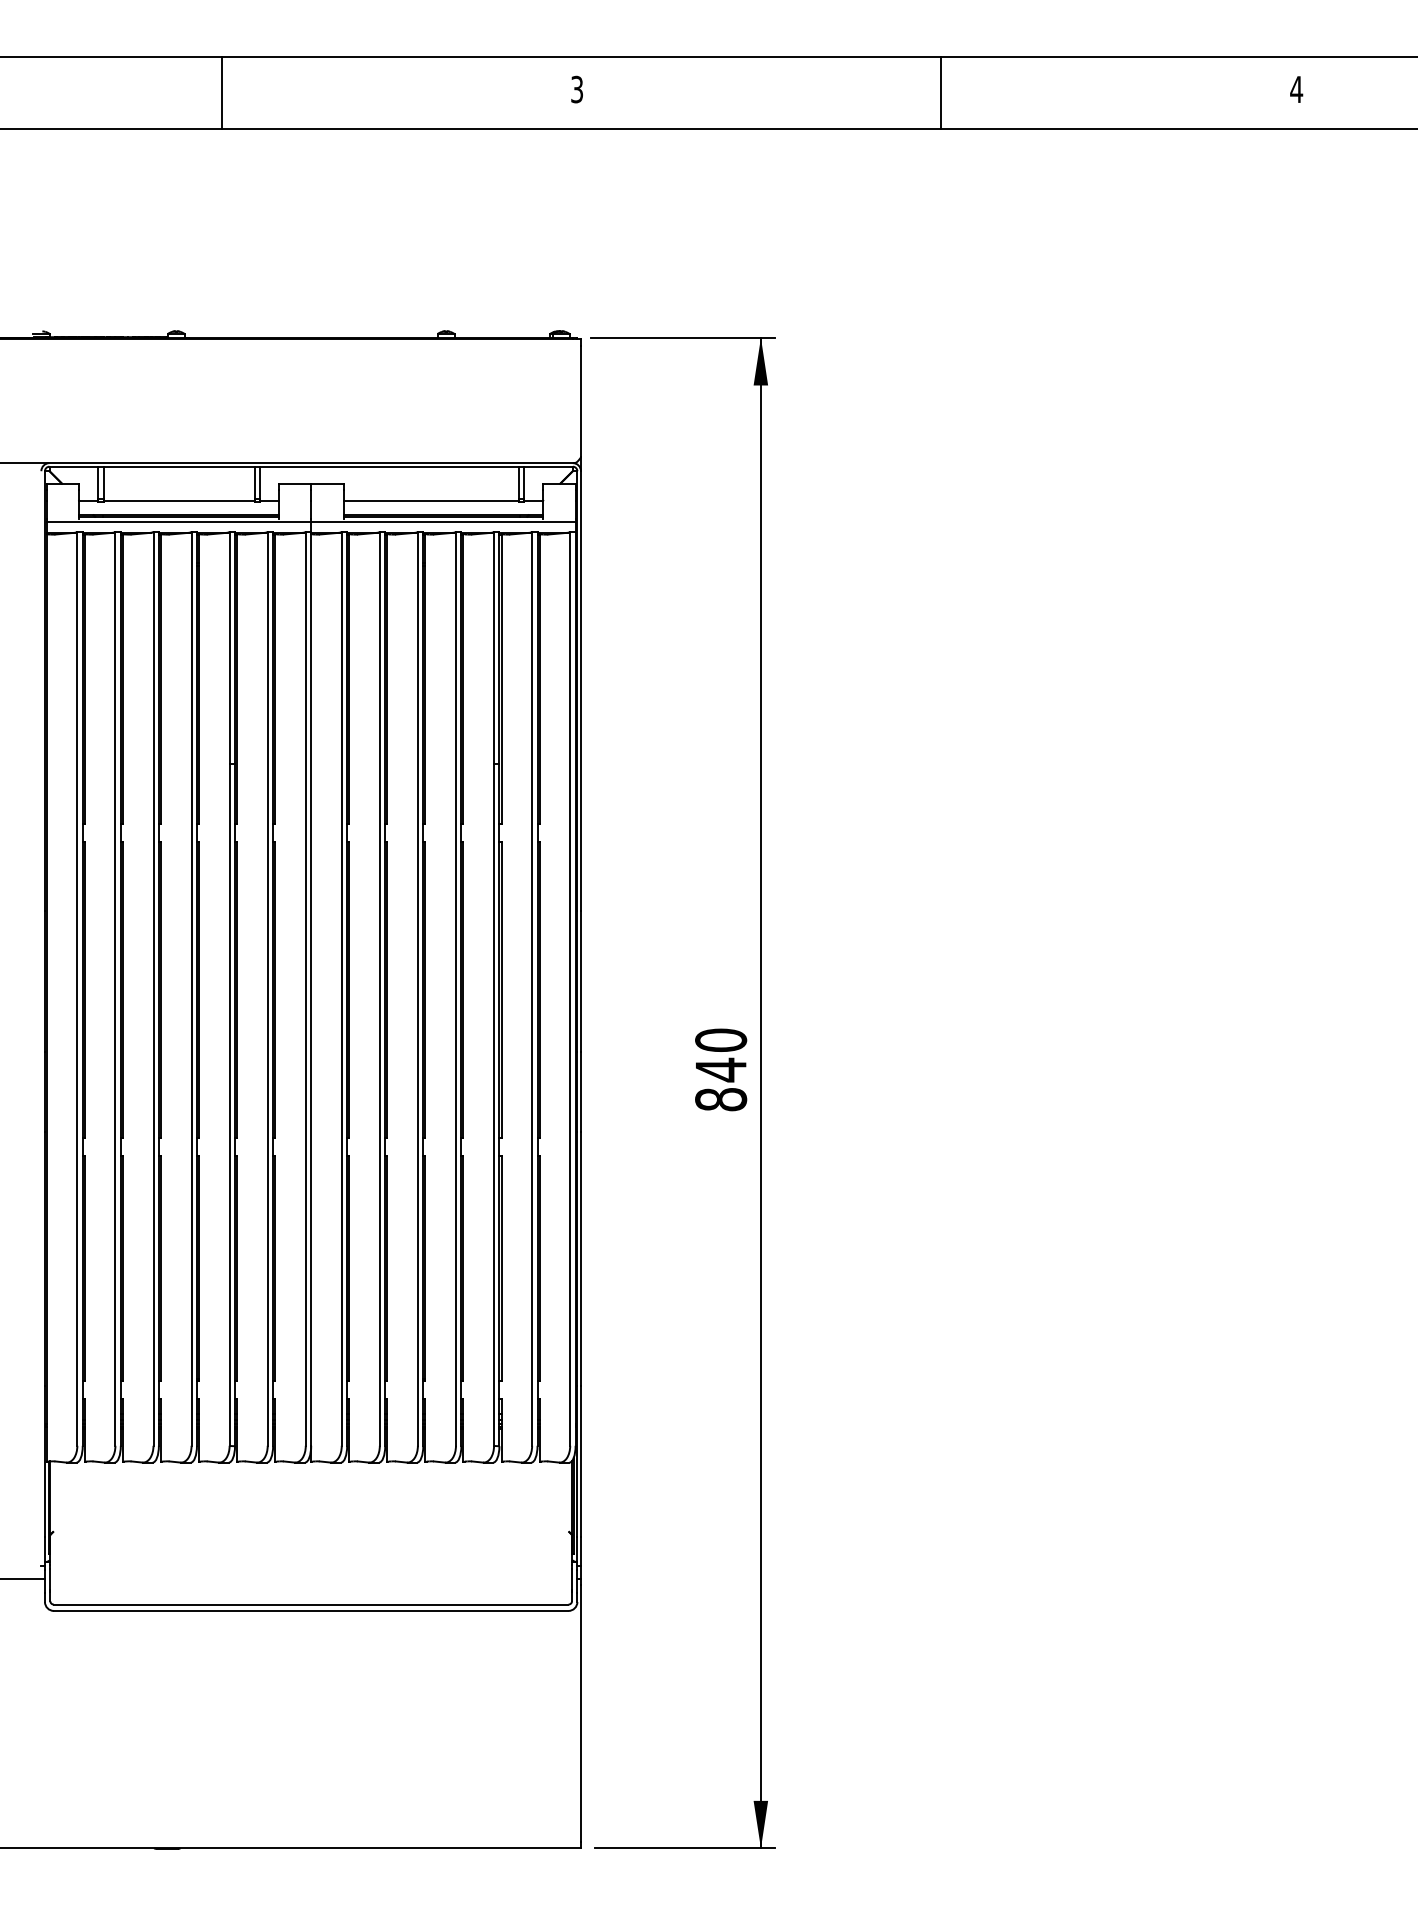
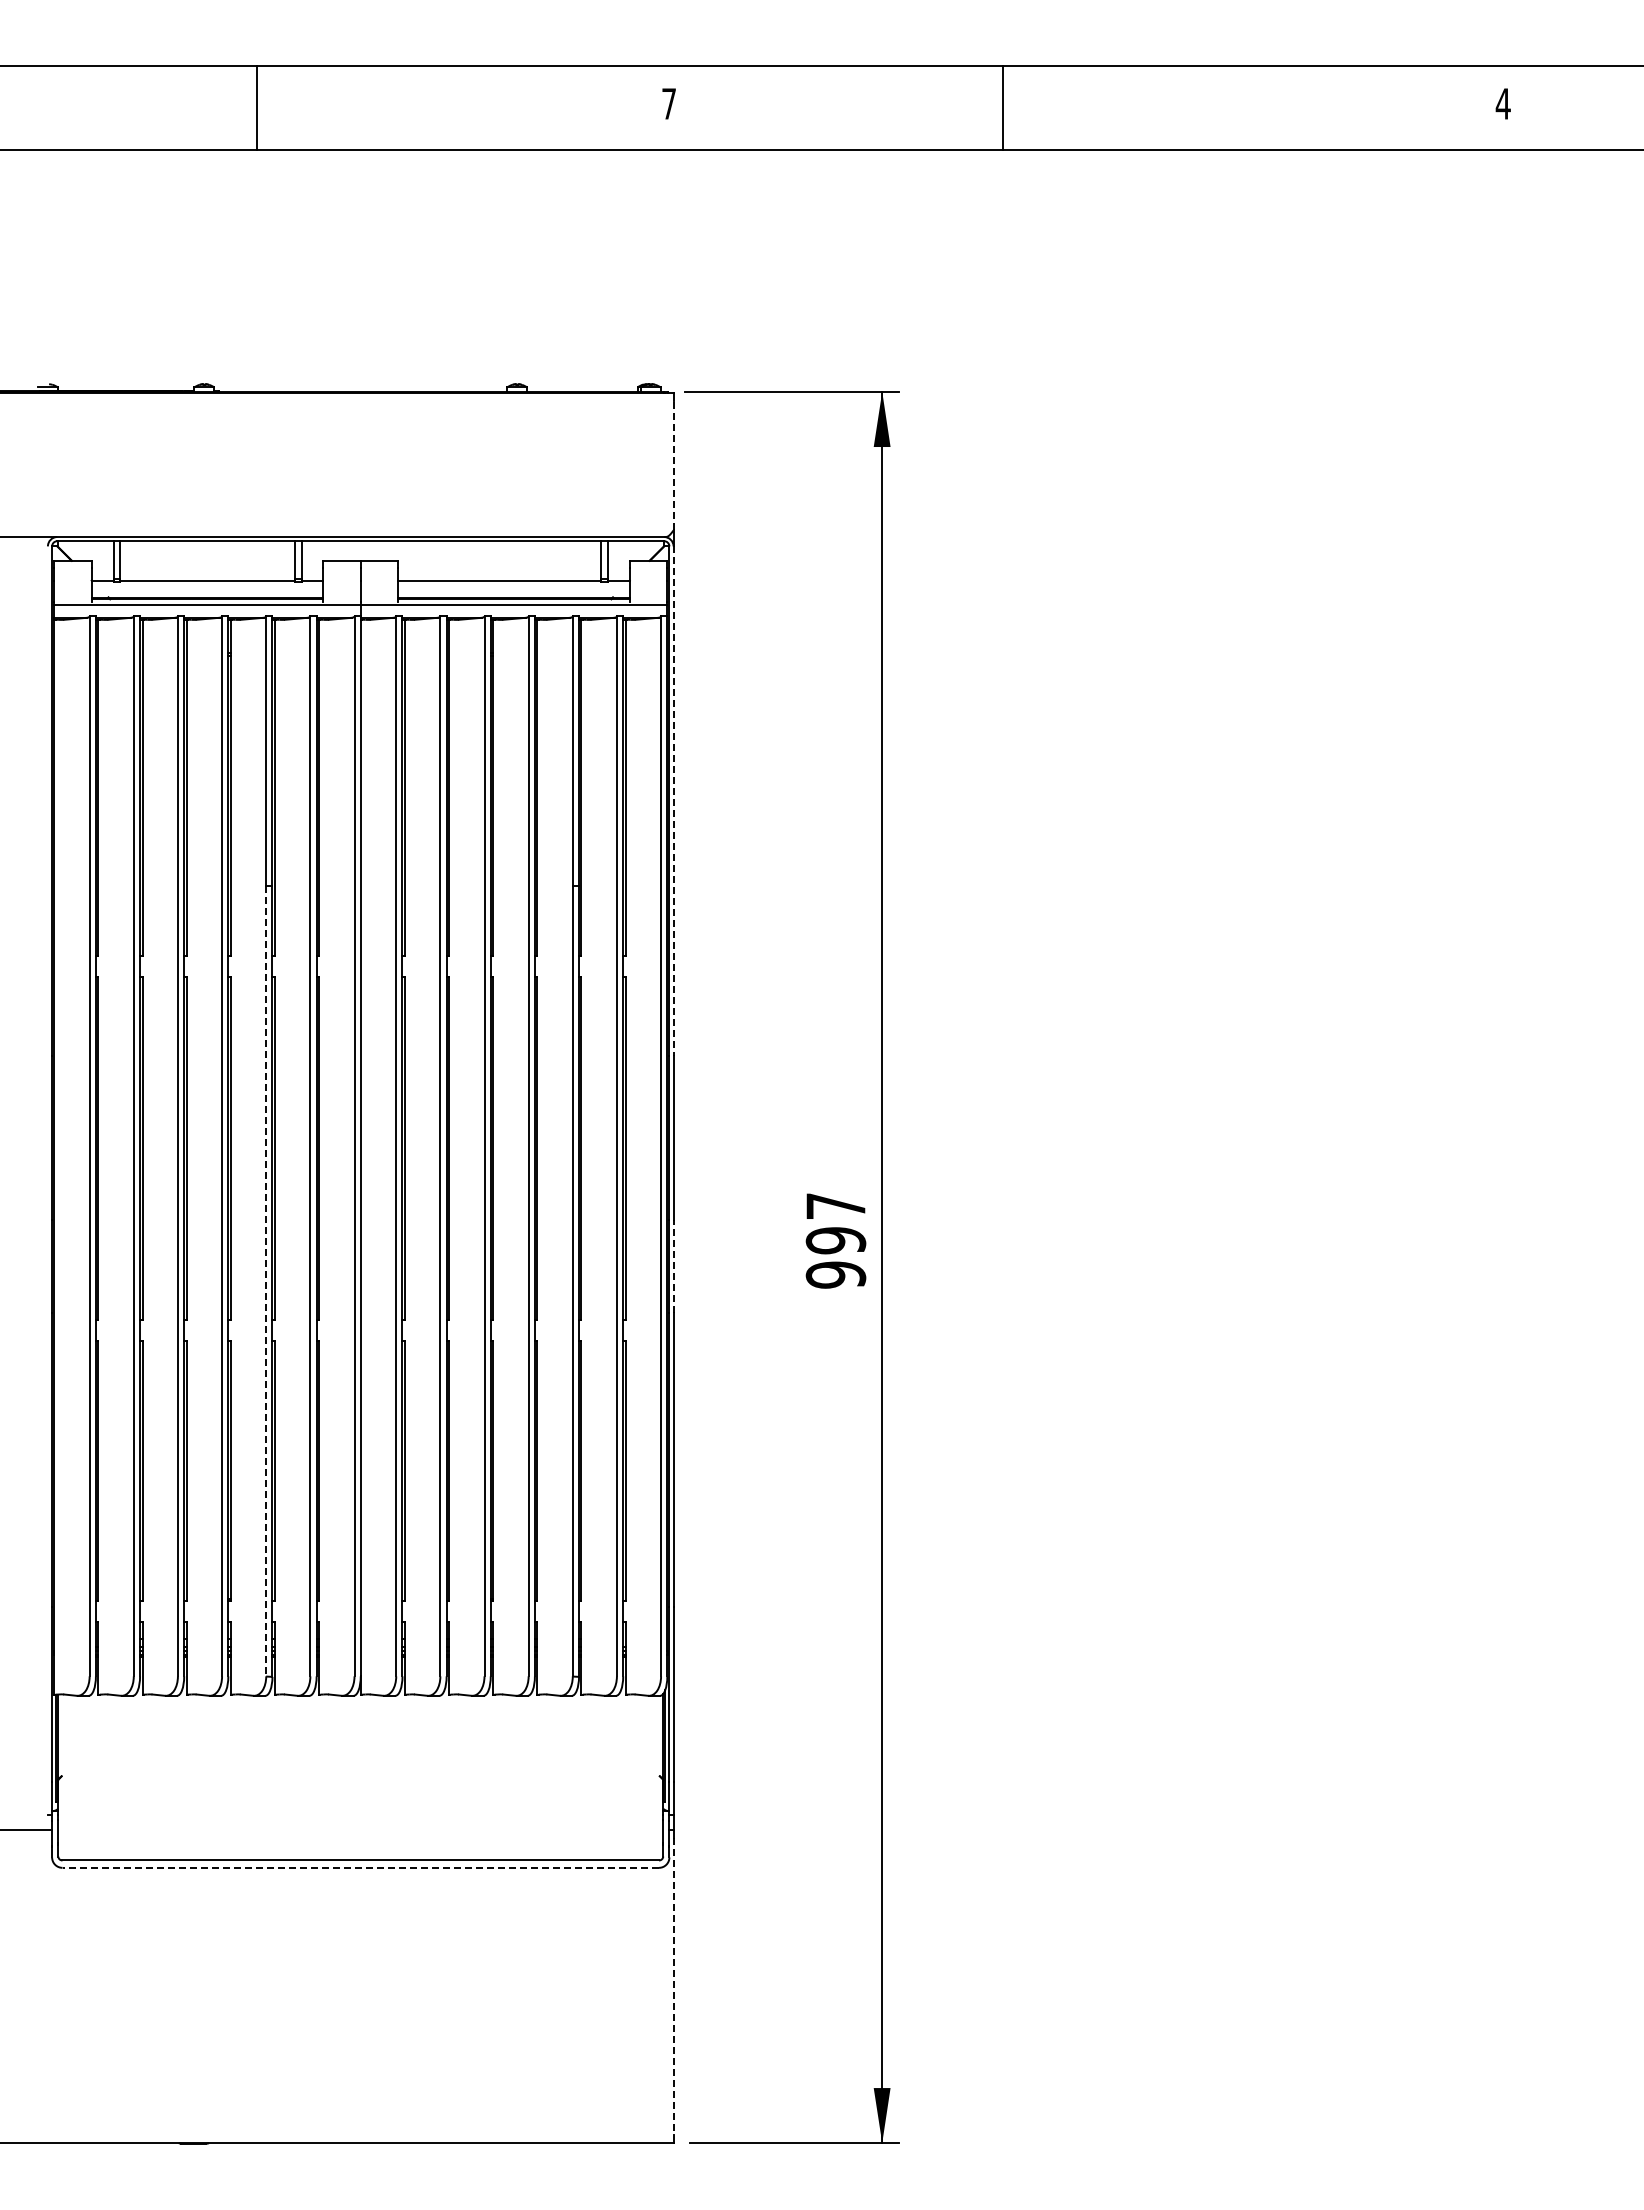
text: (576, 89) -> (668, 103), 3 -> 7
line: (941, 92) -> (1003, 107), moved
line: (580, 401) -> (673, 465), solid -> dashed
line: (580, 691) -> (673, 801), solid -> dashed
text: (720, 1069) -> (835, 1240), 840 -> 997
line: (580, 1091) -> (673, 1265), solid -> dashed
line: (229, 1105) -> (266, 1281), solid -> dashed
line: (310, 1610) -> (360, 1867), solid -> dashed
line: (580, 1713) -> (673, 1986), solid -> dashed

